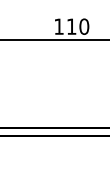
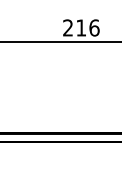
text: (71, 26) -> (81, 27), 110 -> 216

